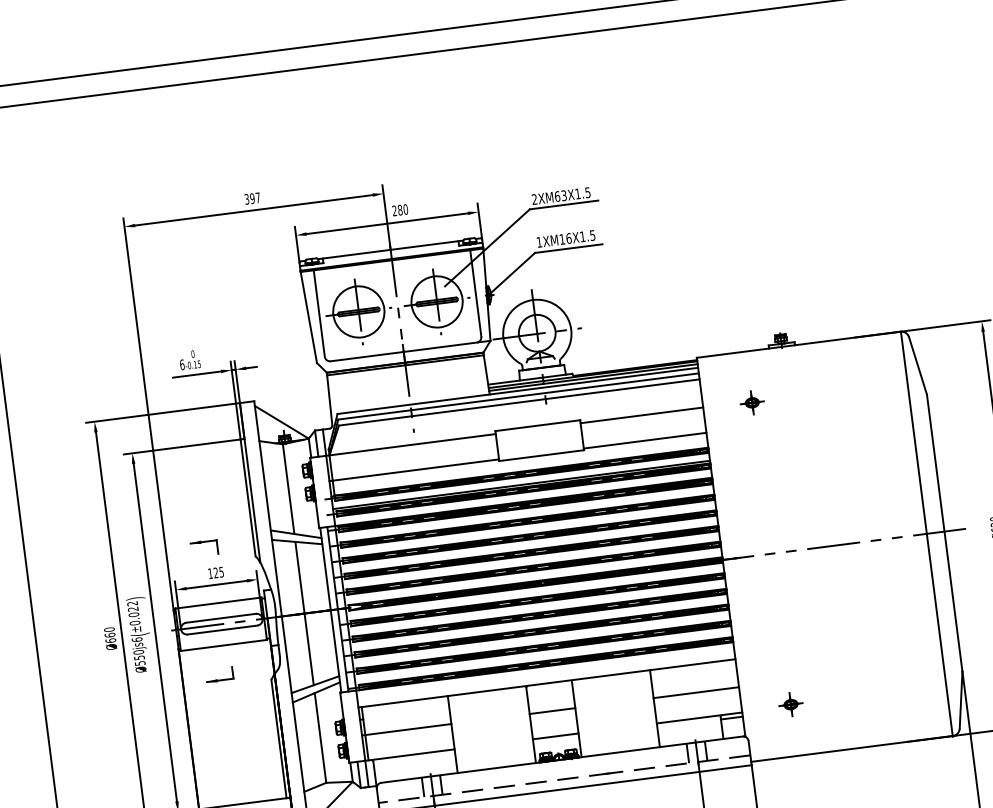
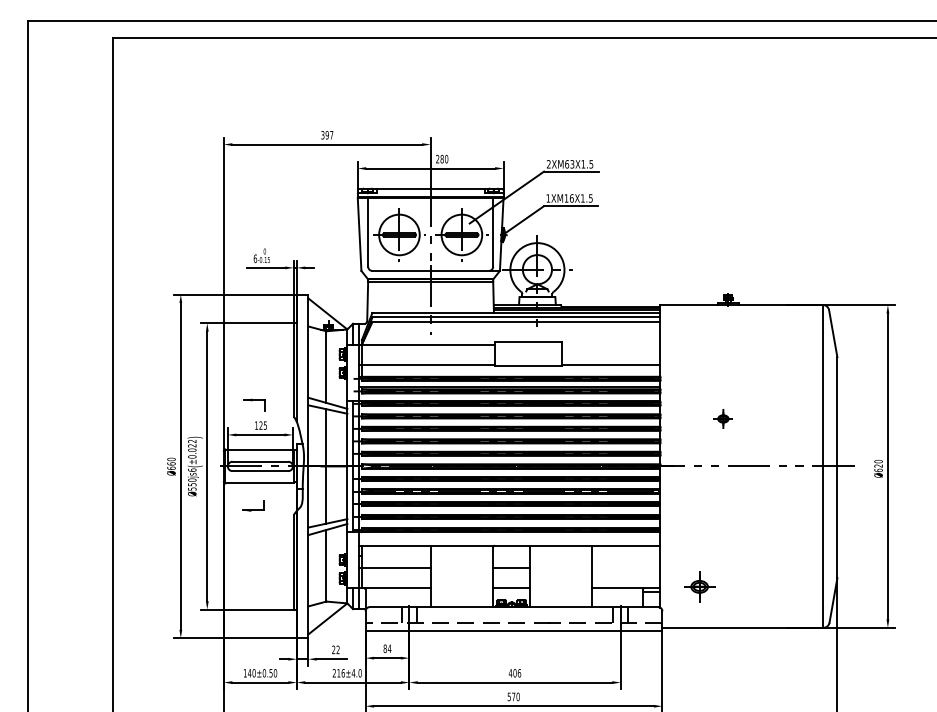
part: (751, 402) -> (722, 418), moved
line: (642, 415) -> (611, 344), removed
line: (696, 692) -> (626, 567), removed
part: (789, 704) -> (698, 586), size x1.6

